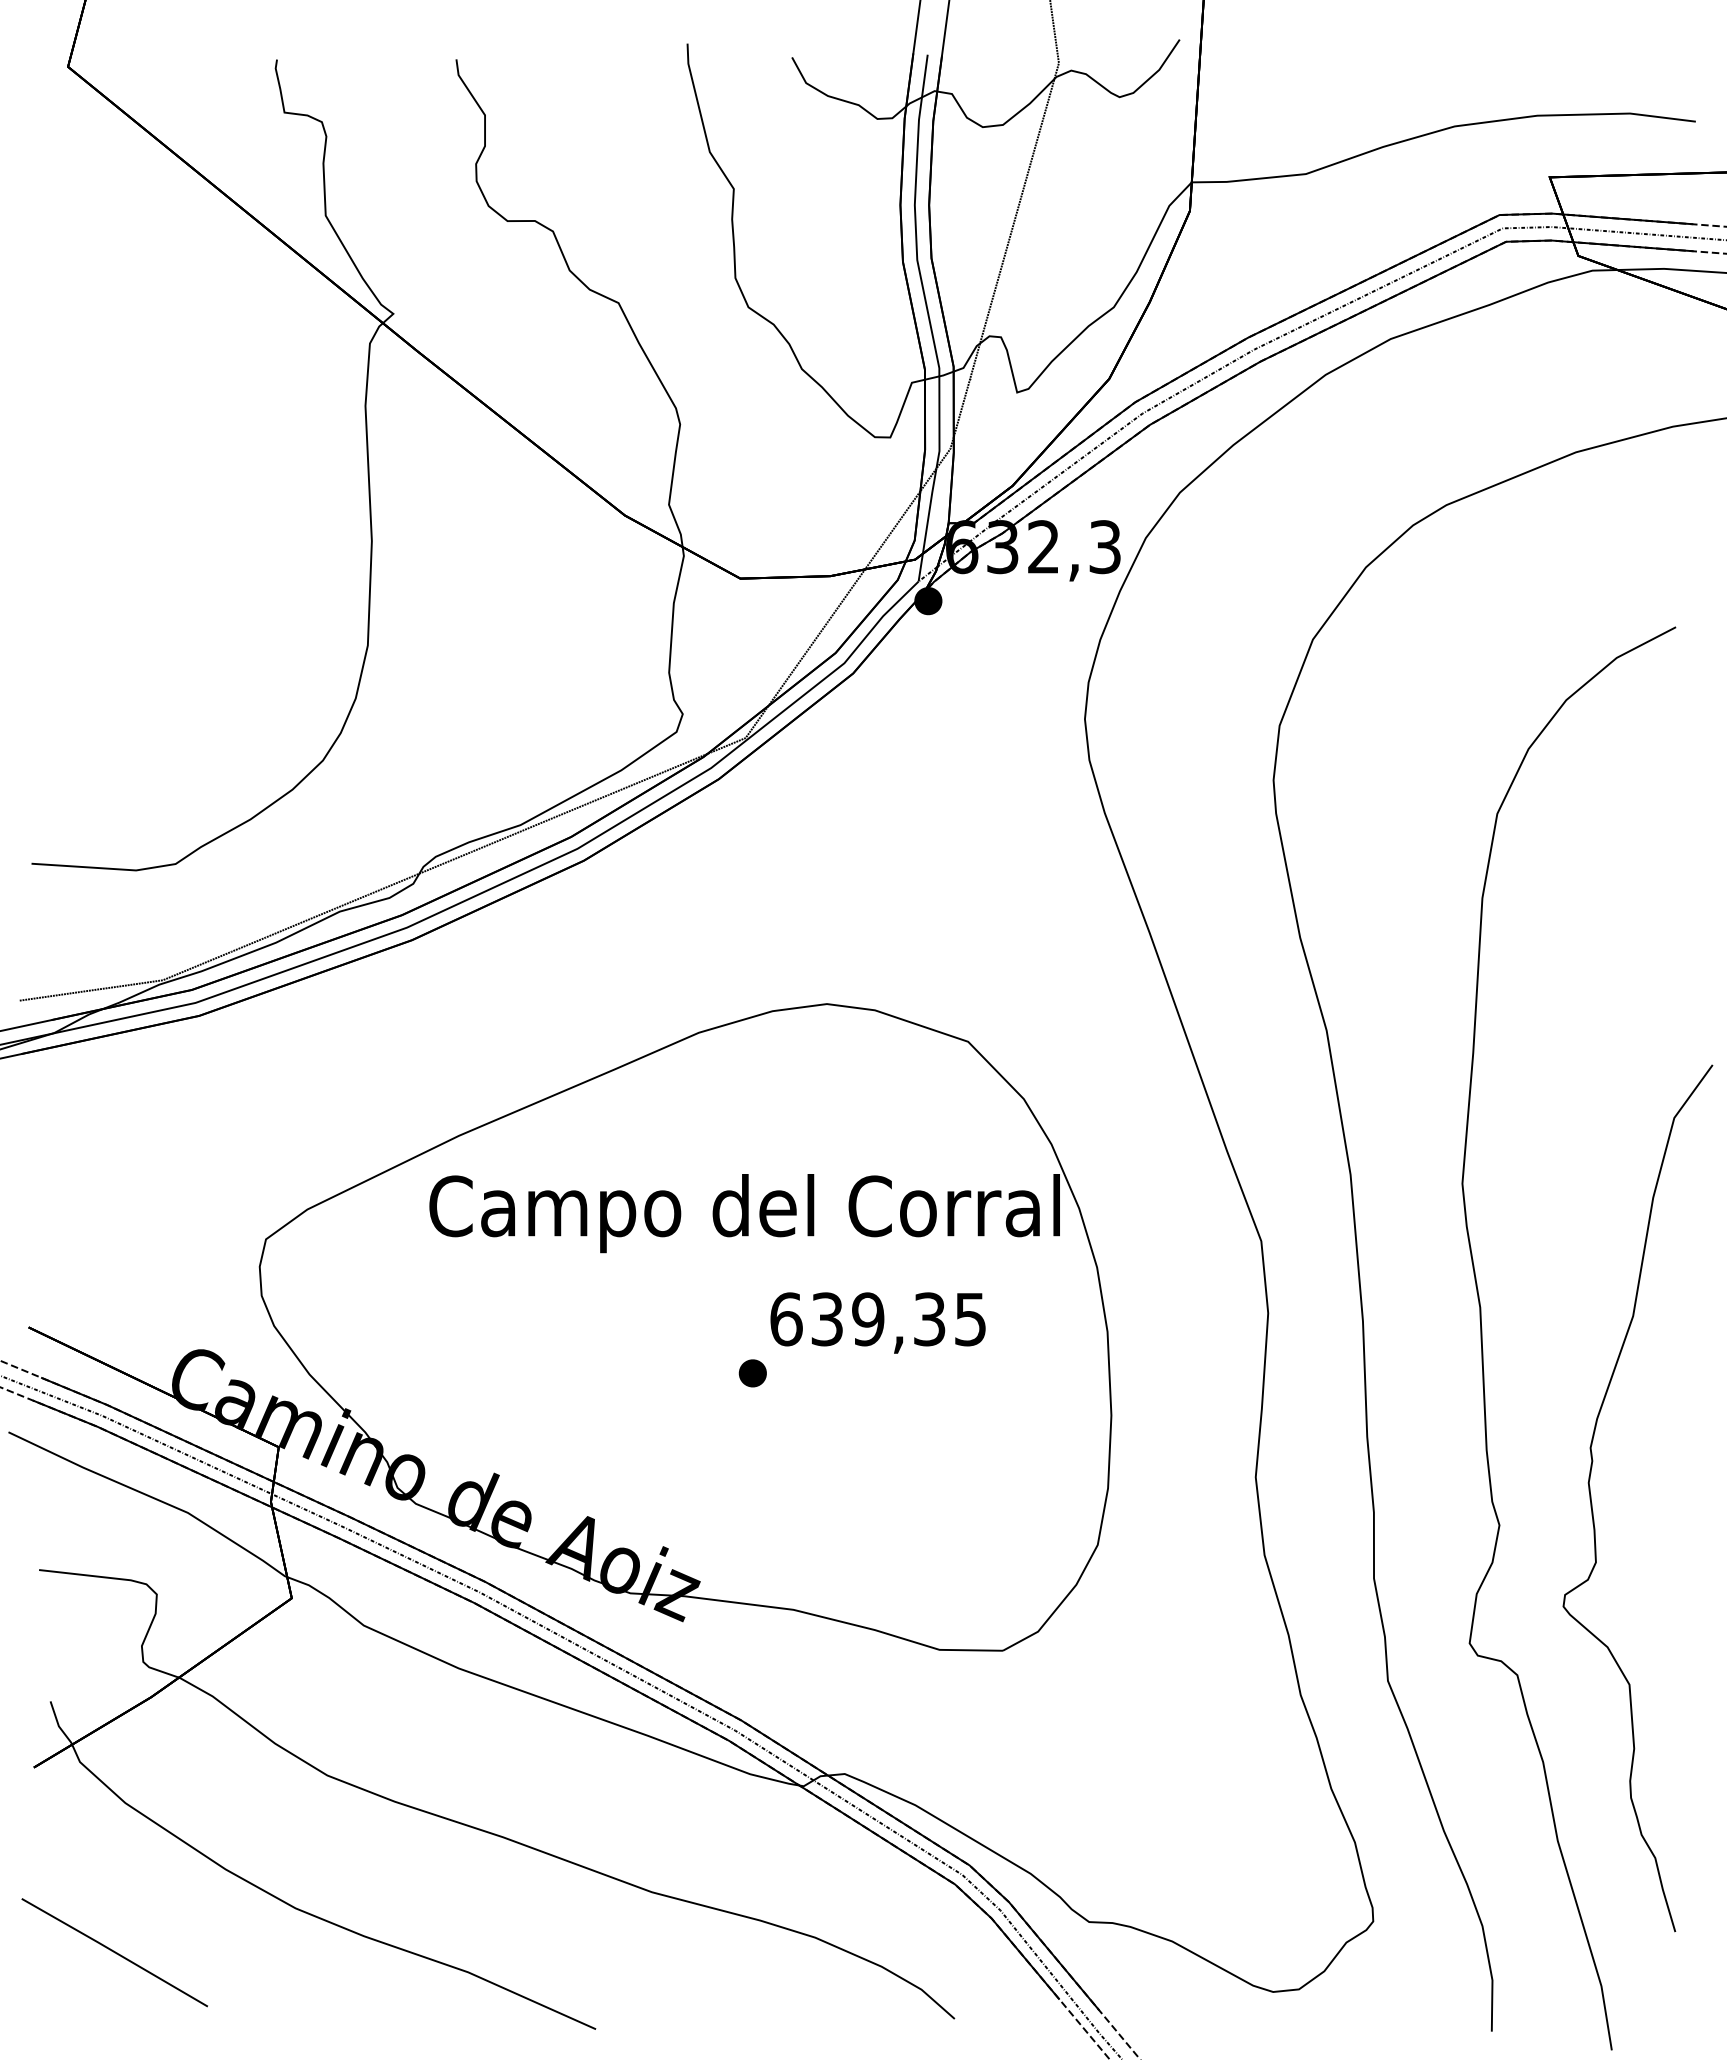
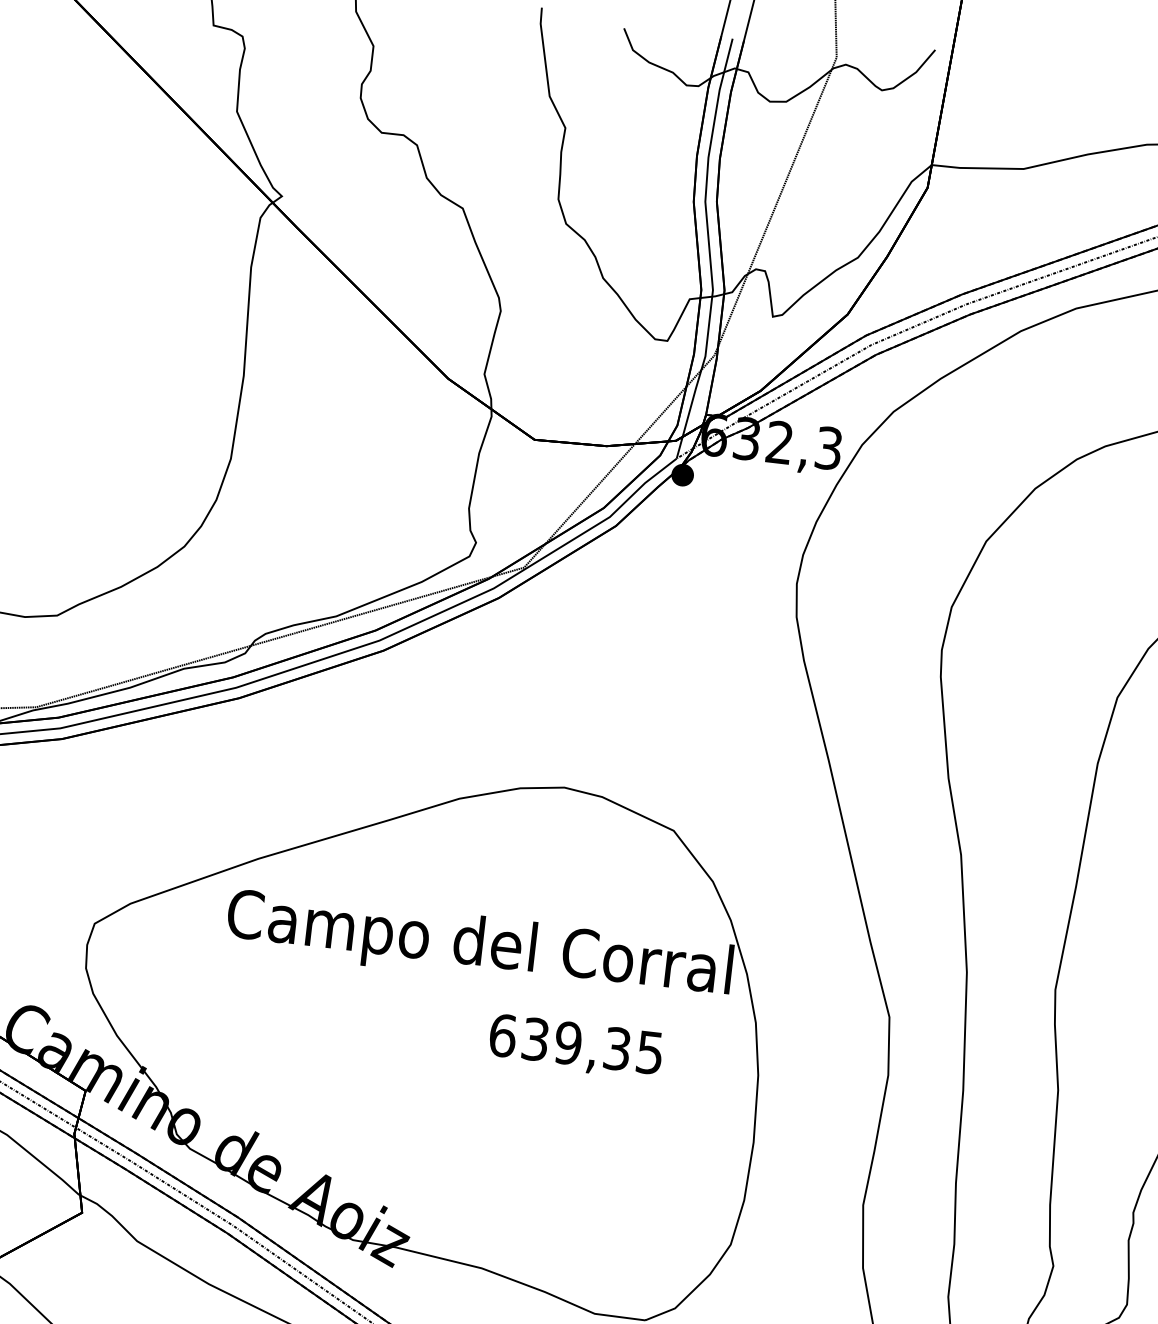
part: (752, 1373) -> (470, 1075), removed

